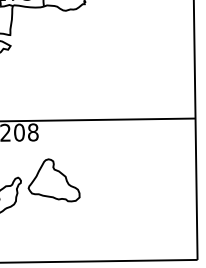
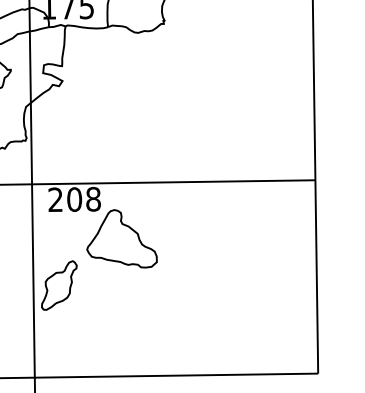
part: (53, 180) -> (121, 238), moved

